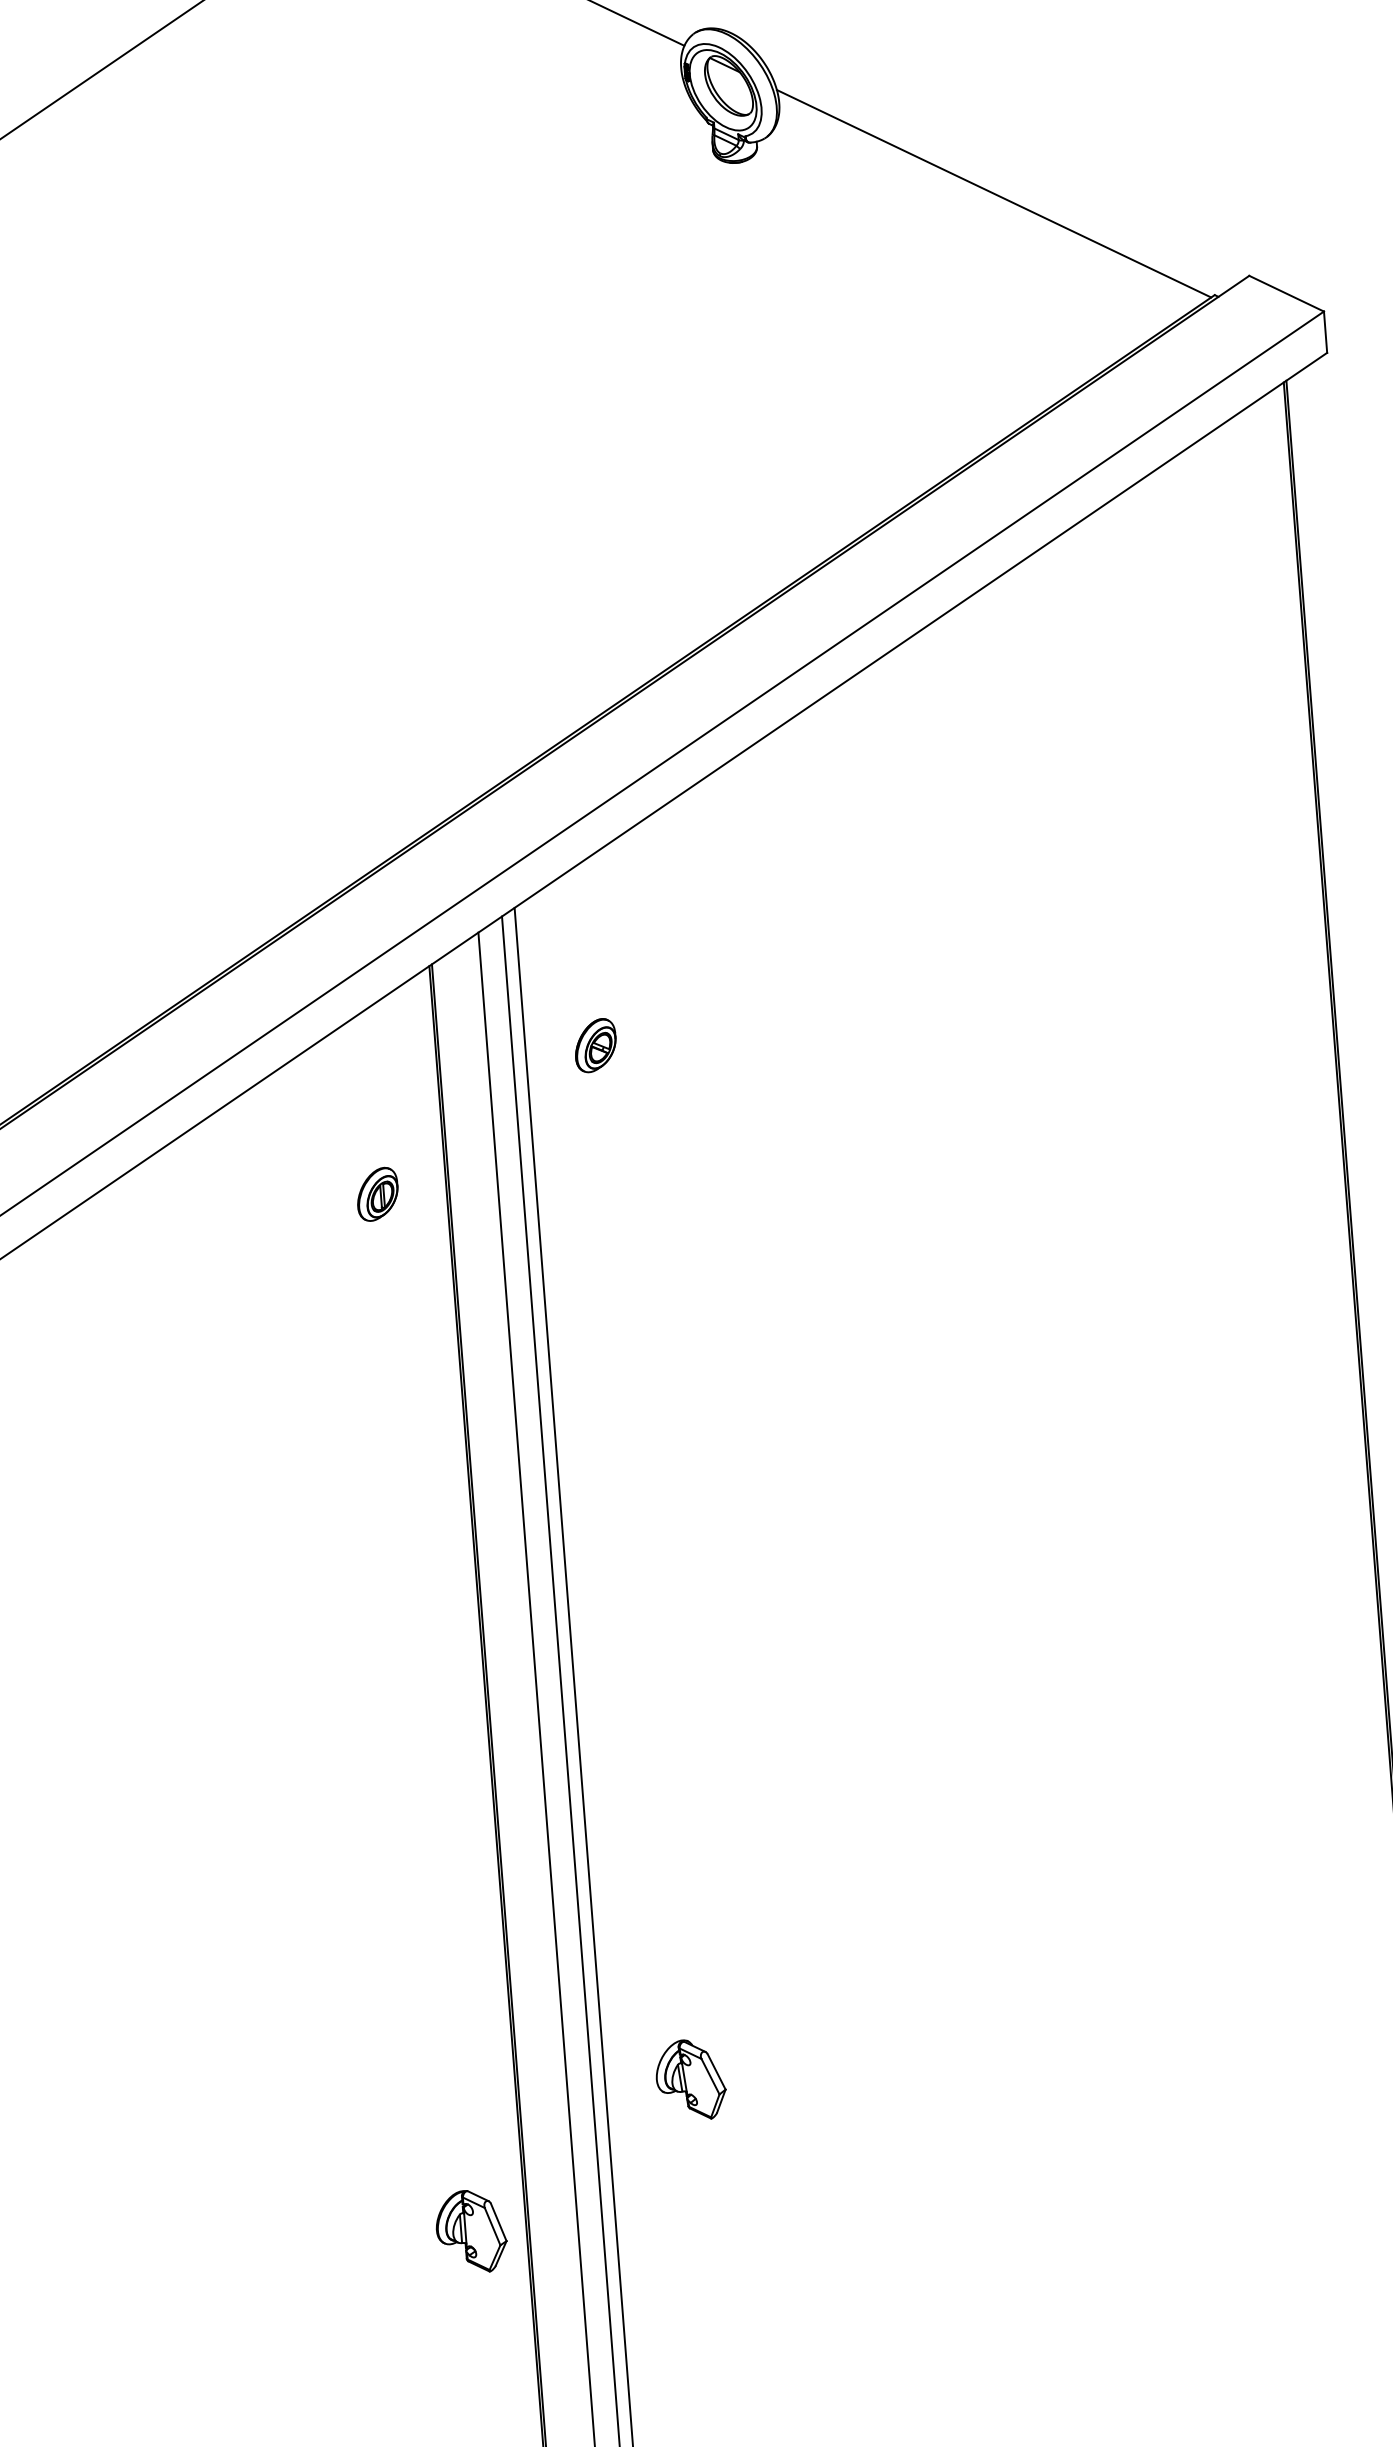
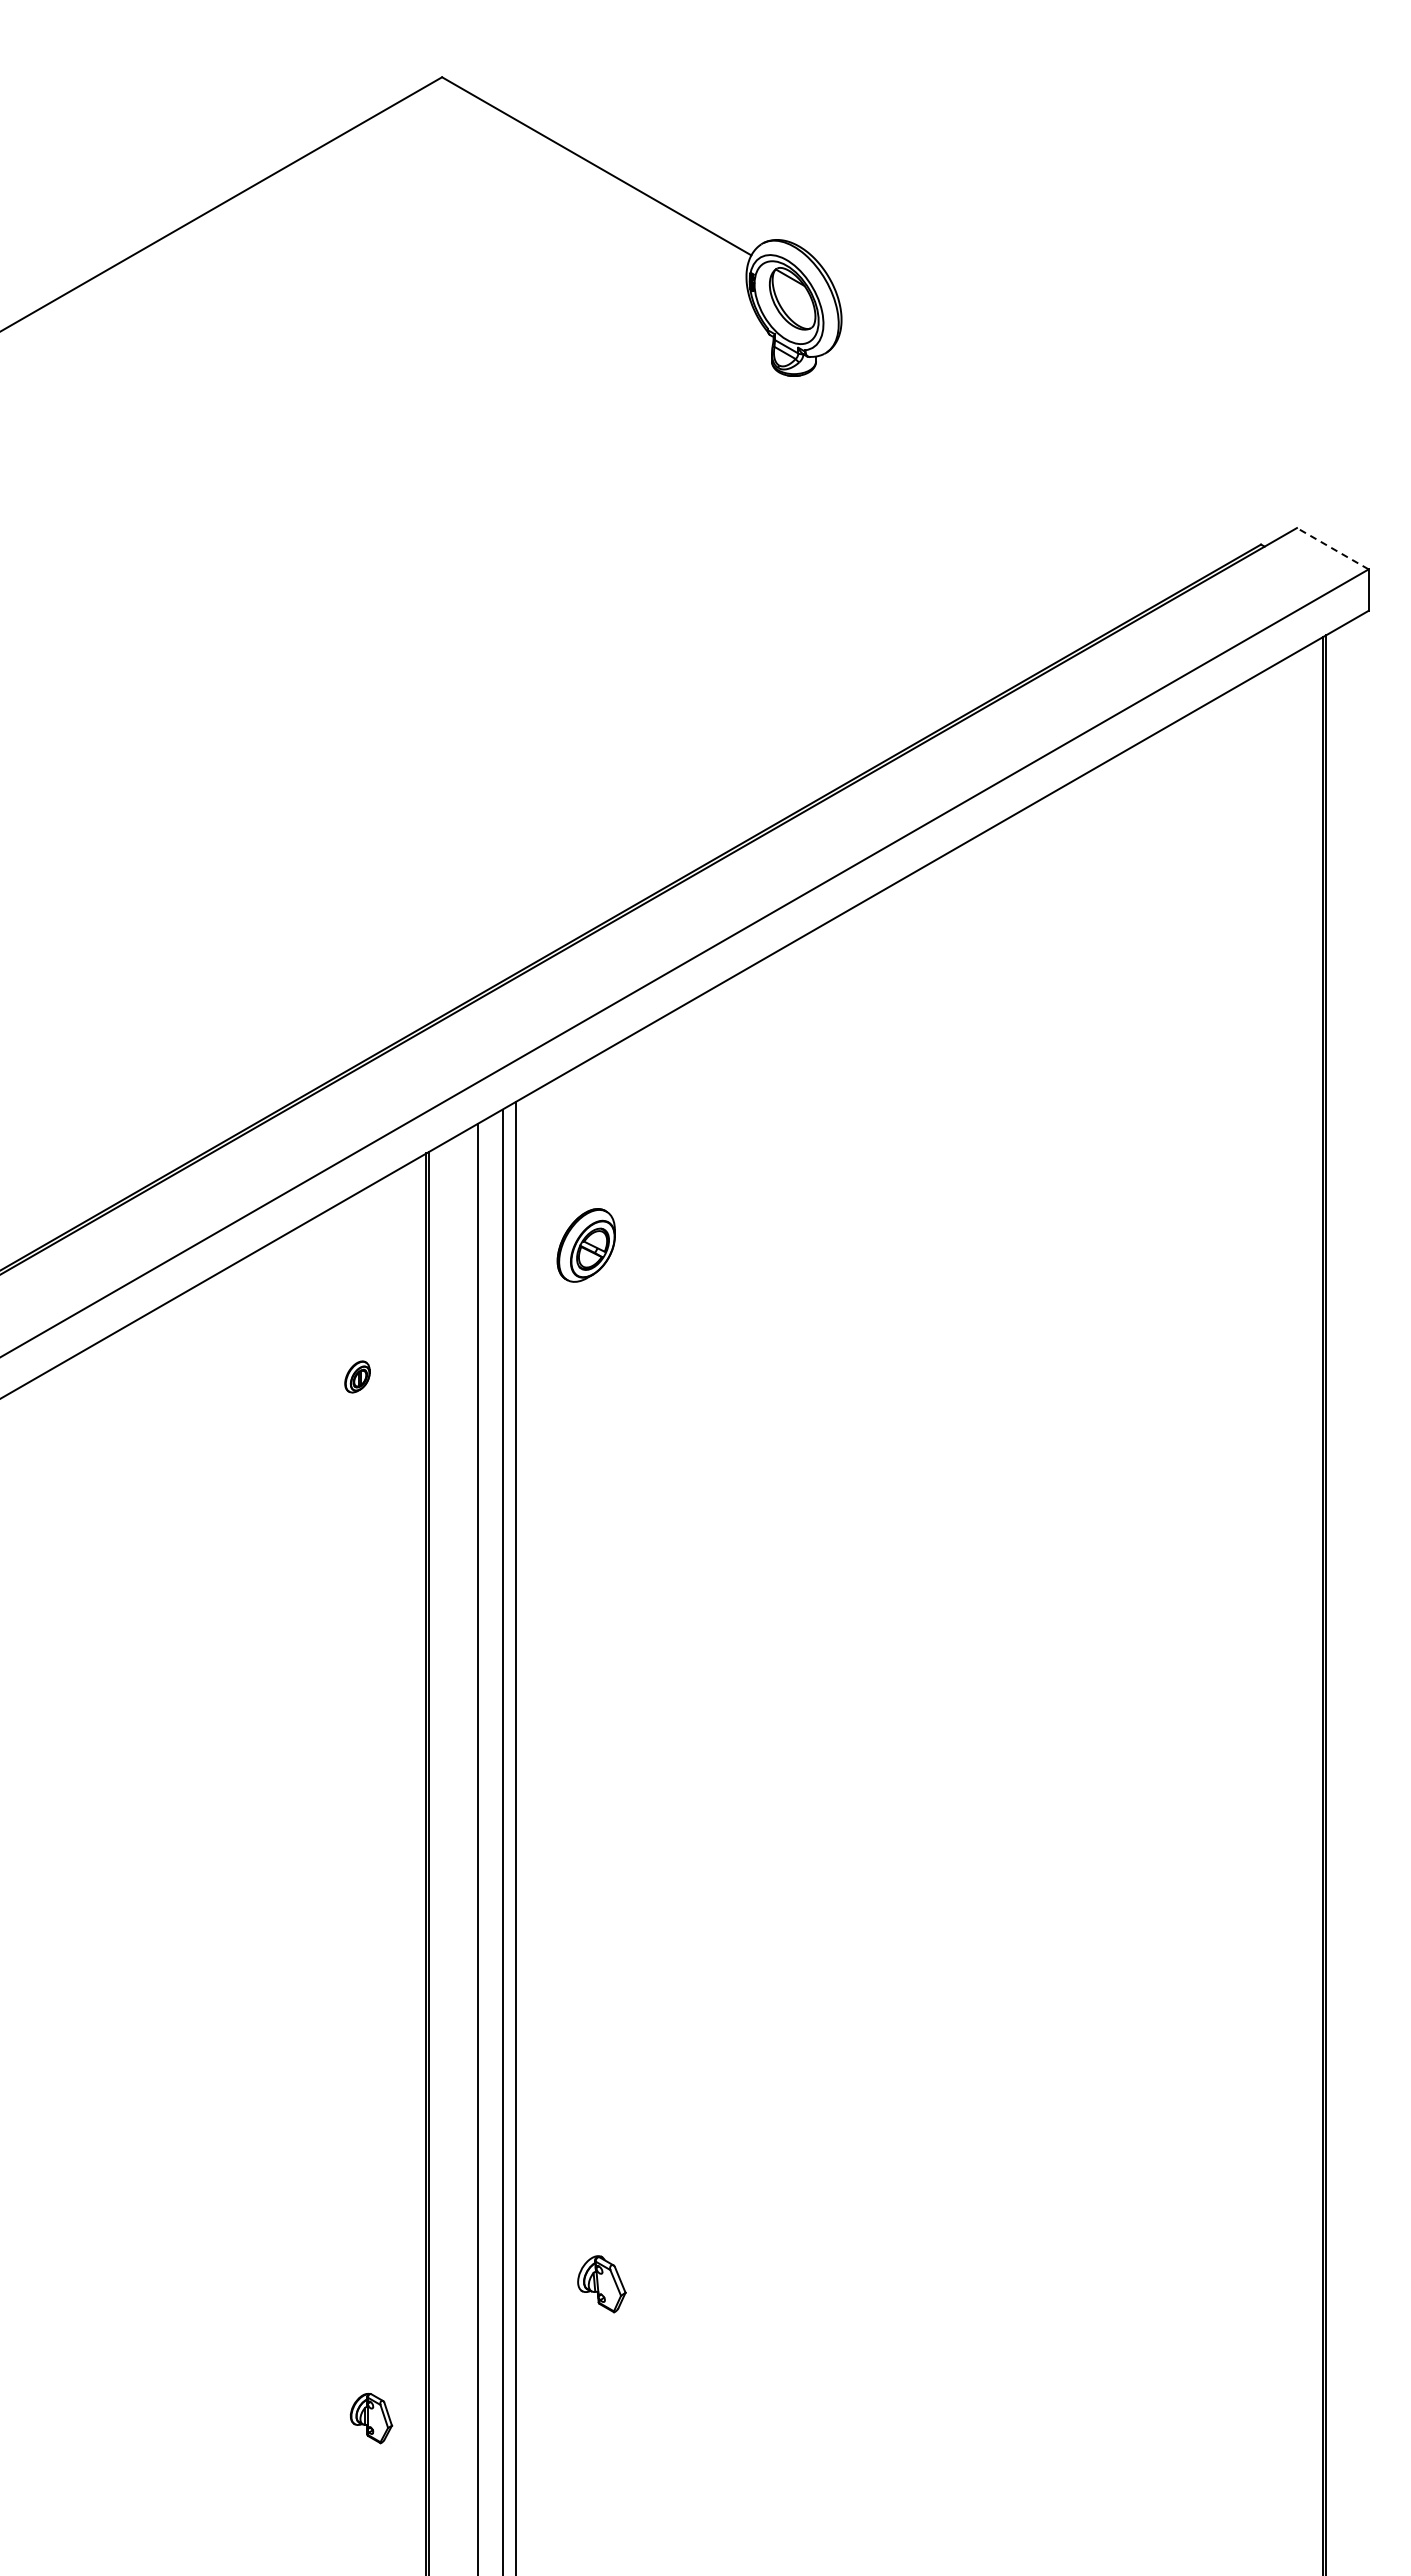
line: (993, 193) -> (1048, 426), removed
line: (1286, 293) -> (1332, 548), solid -> dashed
part: (594, 1045) -> (585, 1245), size x1.4
part: (377, 1193) -> (357, 1376), size x0.6
part: (690, 2080) -> (601, 2284), size x0.7
part: (471, 2231) -> (371, 2418), size x0.6

